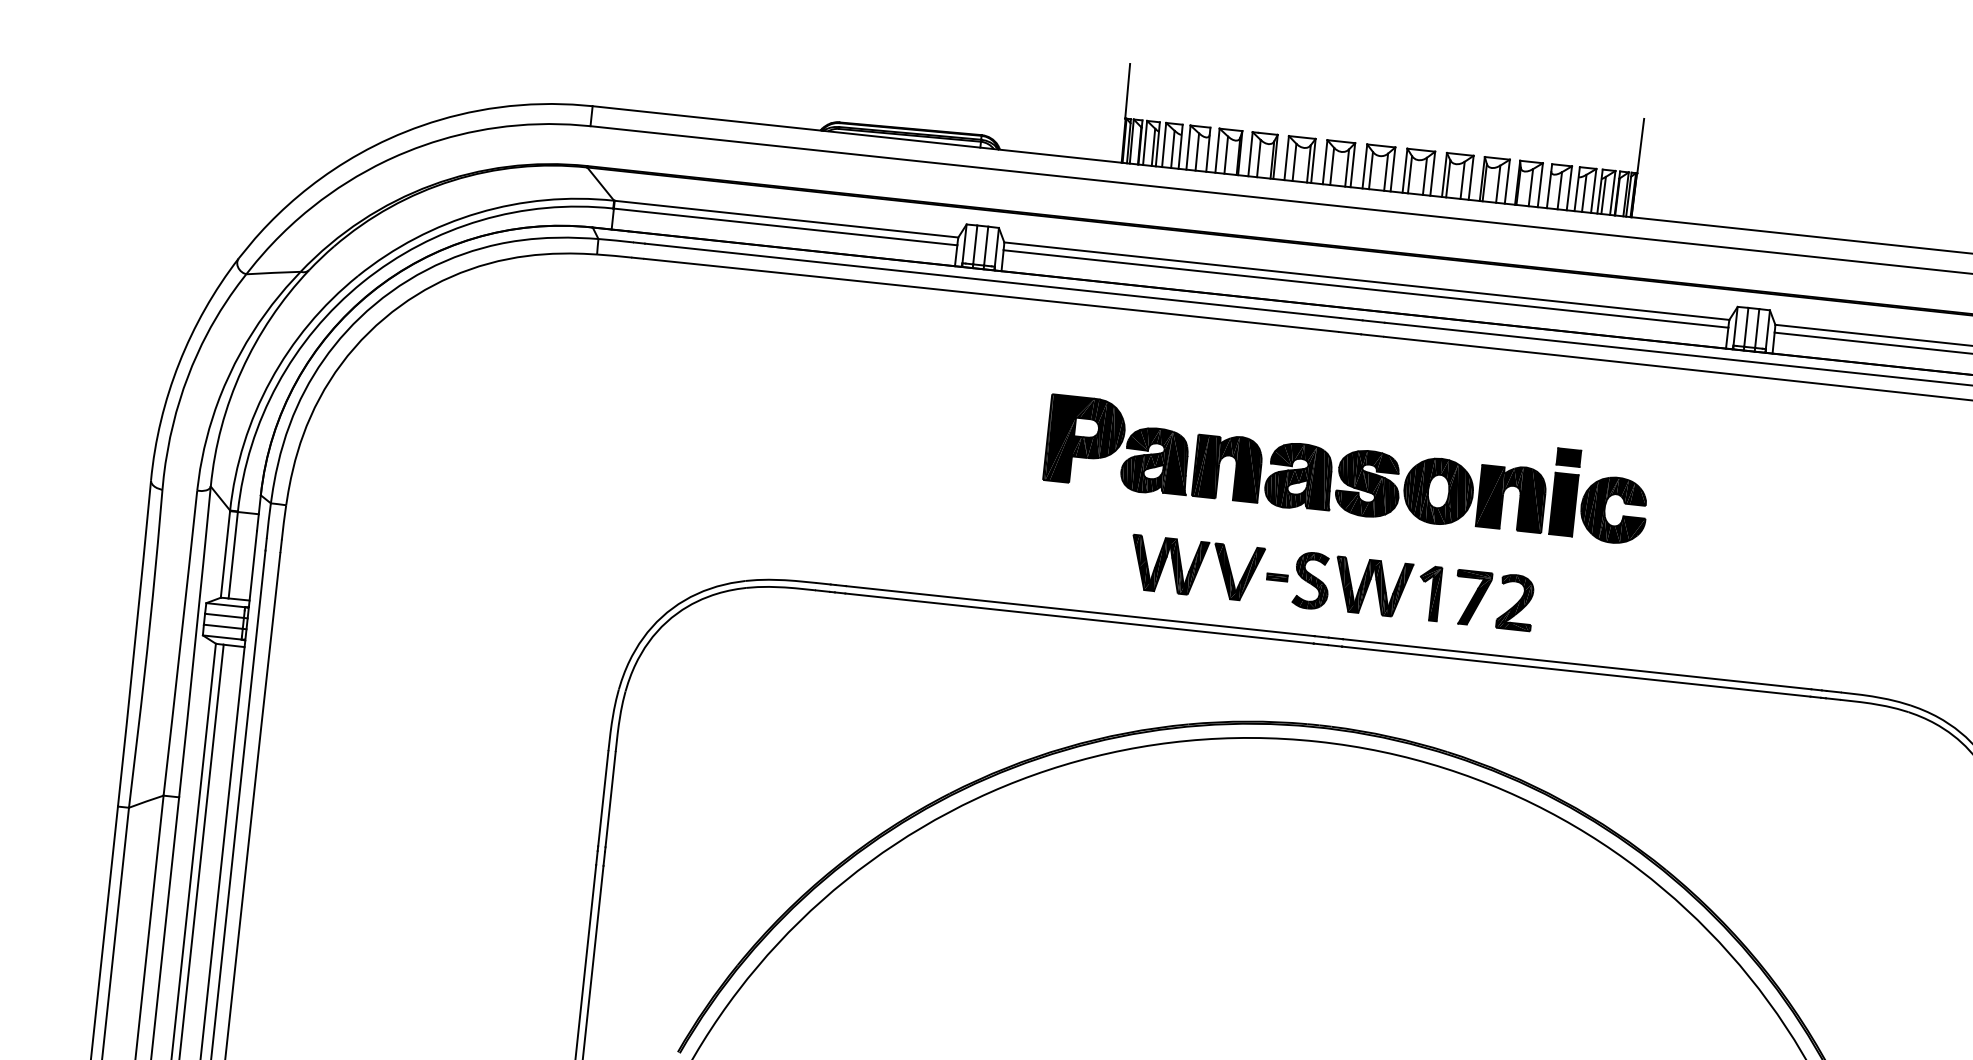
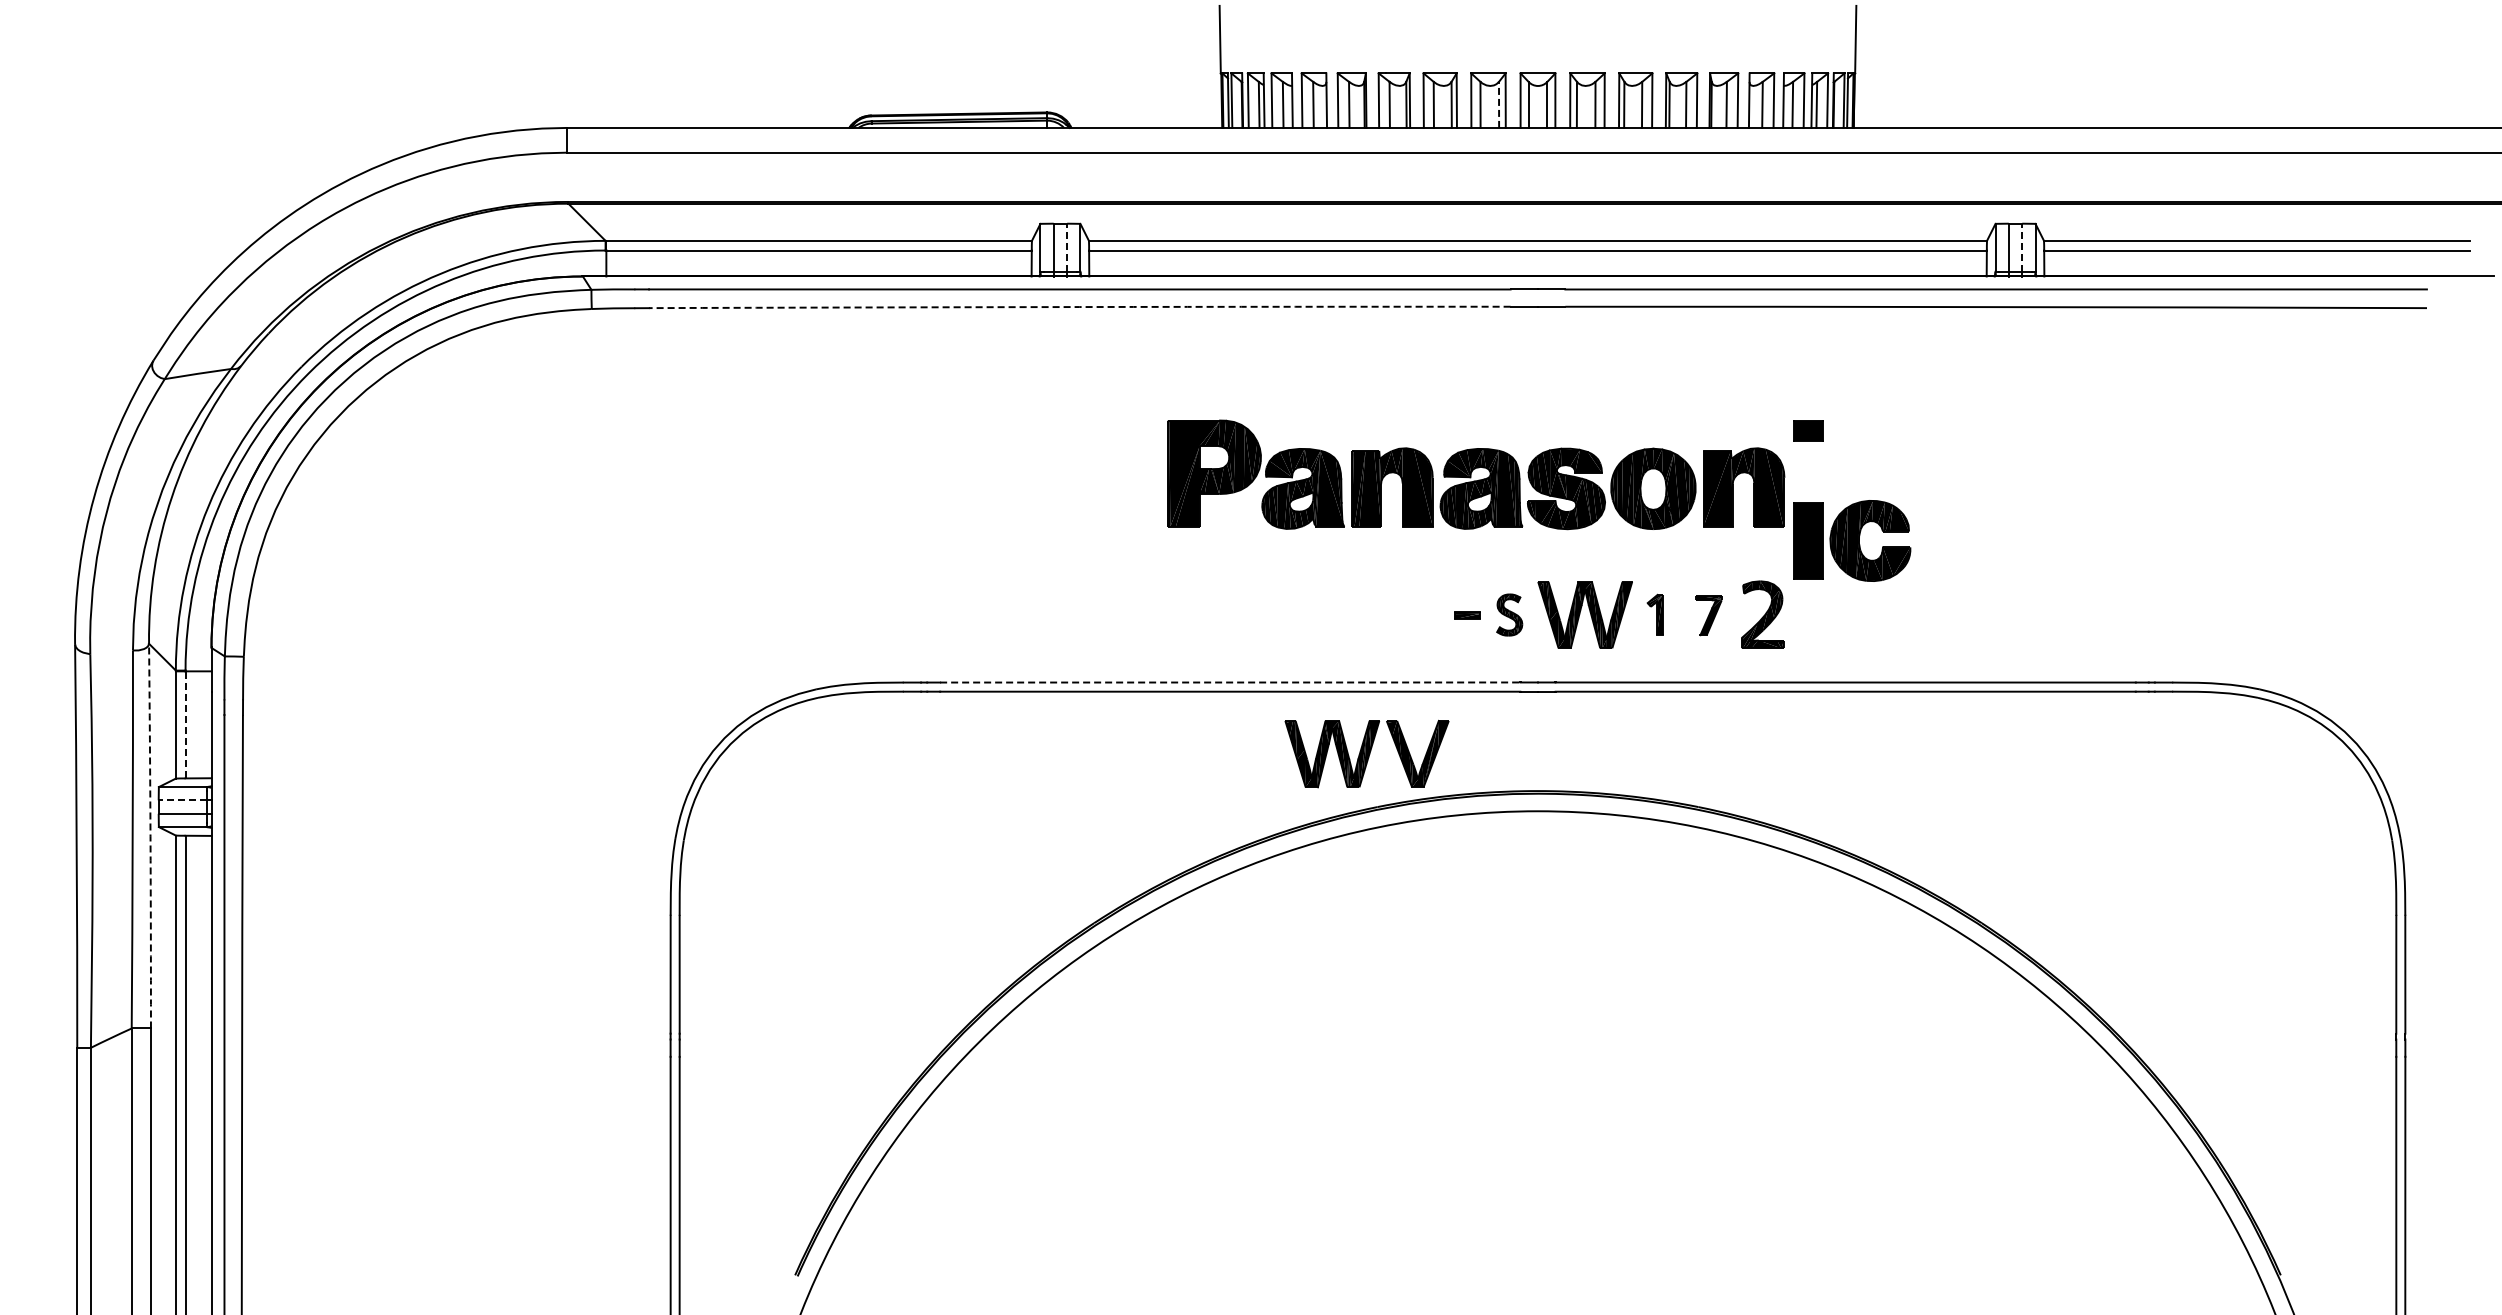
line: (1347, 167) -> (1499, 104), solid -> dashed
line: (986, 245) -> (1067, 247), solid -> dashed
arc: (990, 295) -> (1079, 307), solid -> dashed
line: (1757, 328) -> (2022, 247), solid -> dashed
part: (1599, 508) -> (1852, 540), moved
line: (233, 554) -> (185, 724), solid -> dashed
part: (1196, 567) -> (1366, 753), moved
part: (1311, 580) -> (1509, 614), size x0.6
part: (1428, 592) -> (1654, 614), size x0.6
part: (1472, 598) -> (1708, 615), size x0.6
line: (1080, 611) -> (1230, 682), solid -> dashed
line: (224, 616) -> (182, 800), solid -> dashed
arc: (195, 642) -> (150, 836), solid -> dashed

